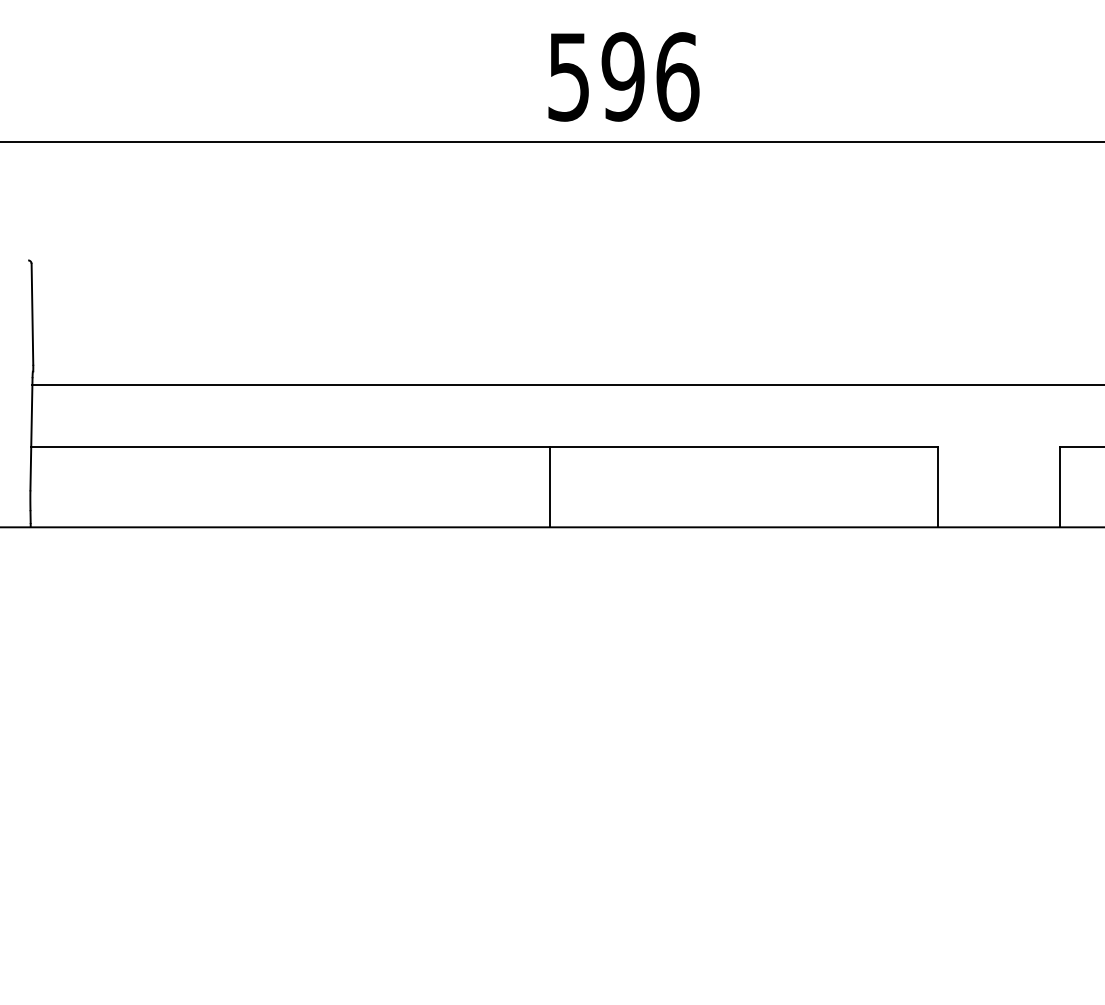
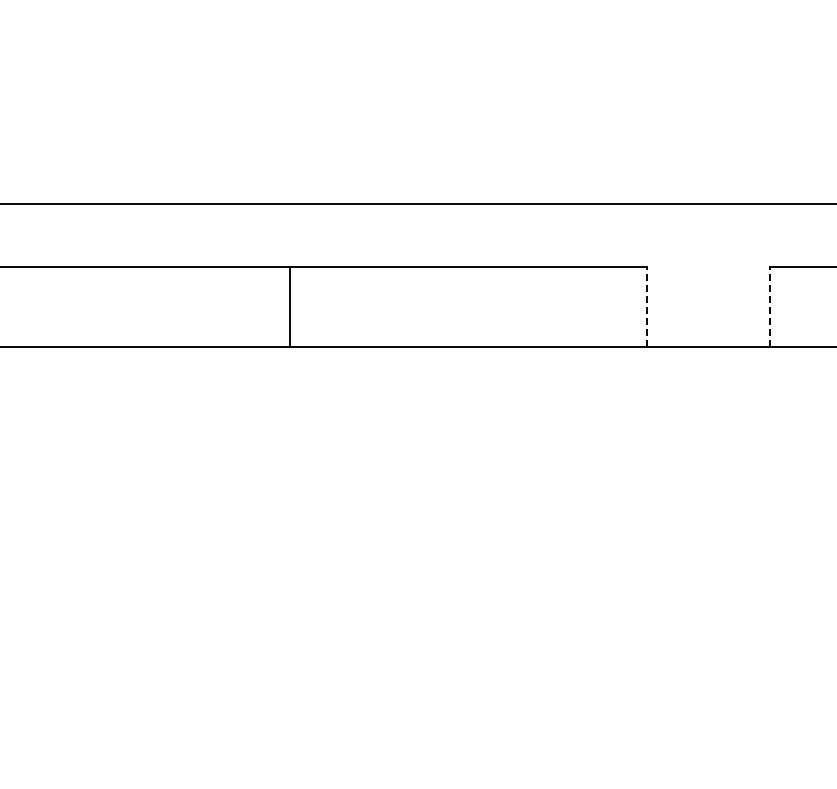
line: (549, 486) -> (290, 306), moved
line: (937, 486) -> (647, 306), solid -> dashed
line: (1060, 486) -> (770, 306), solid -> dashed

